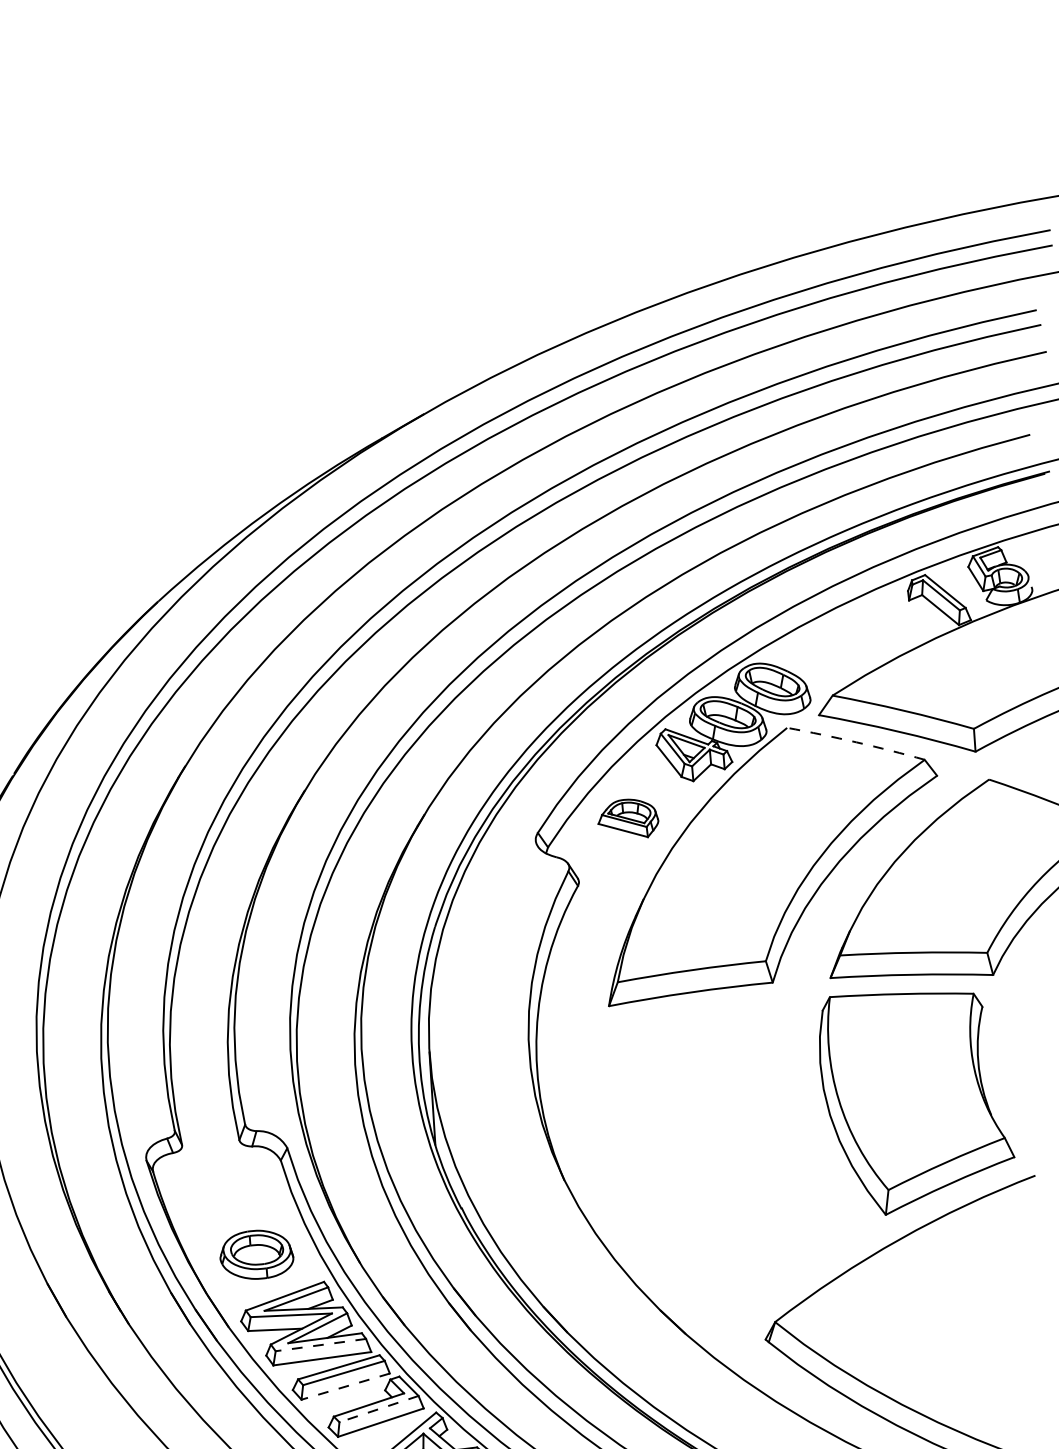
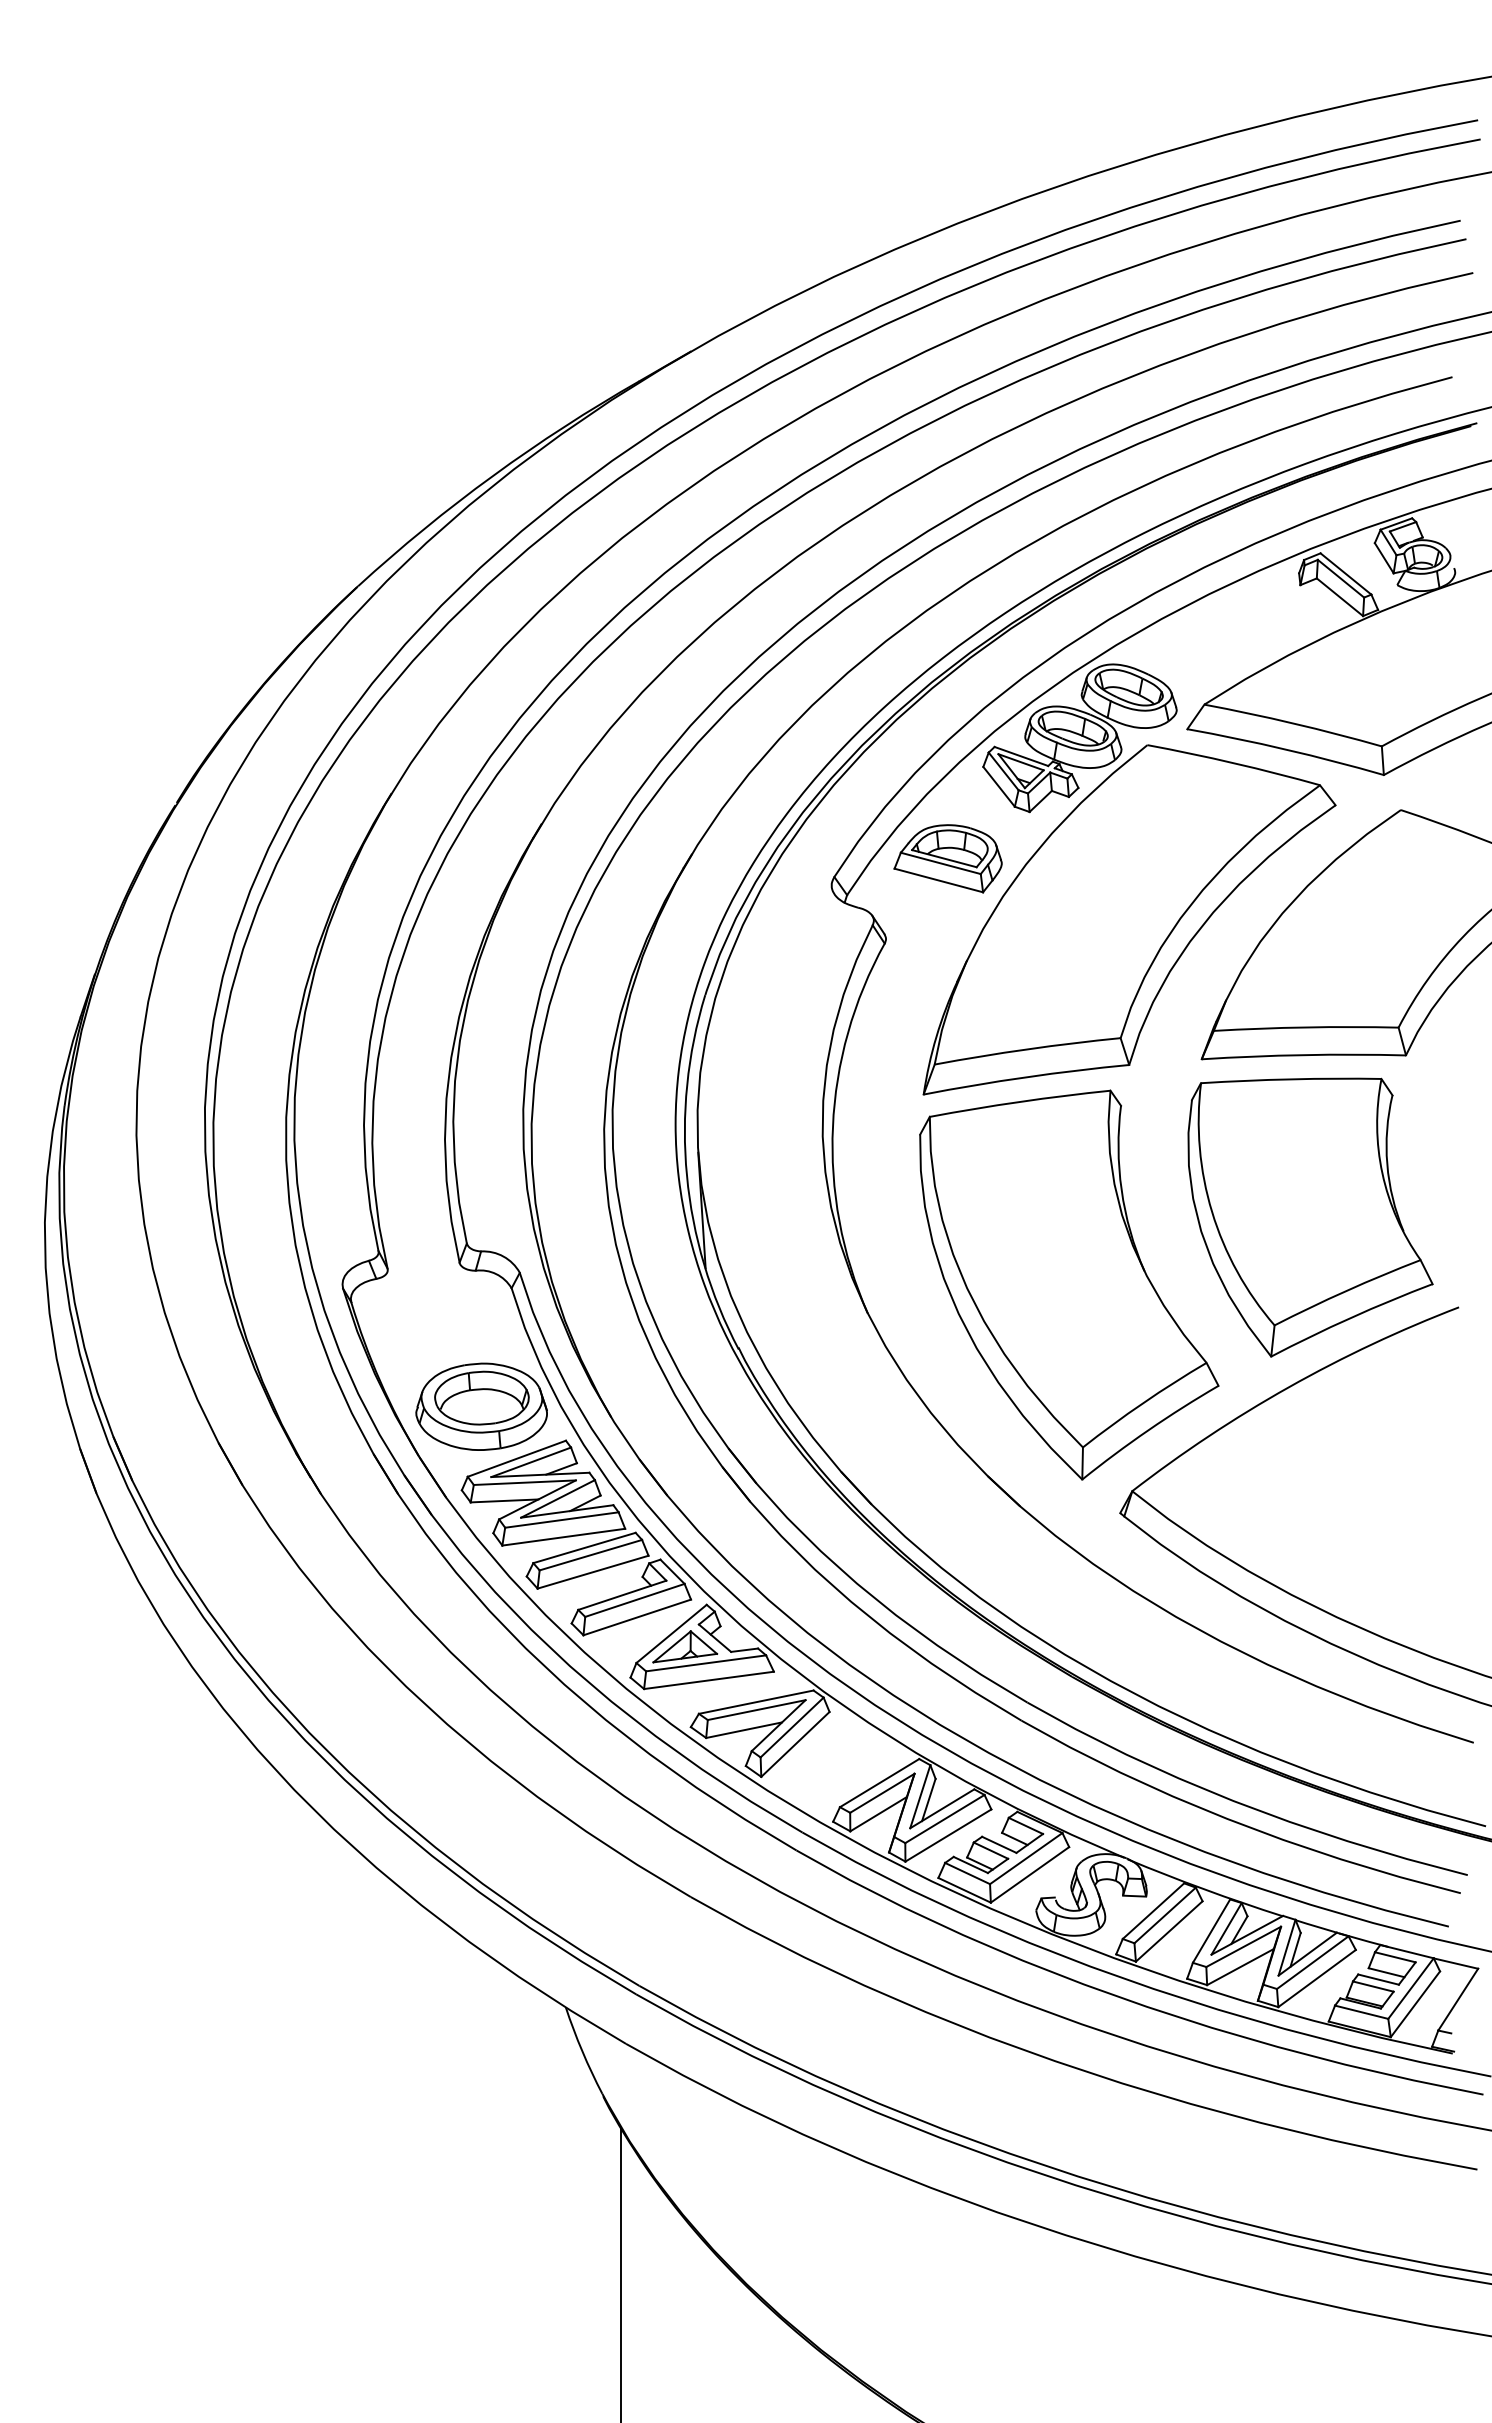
arc: (856, 742) -> (1234, 763), dashed -> solid
part: (627, 818) -> (947, 858), size x1.43
part: (725, 1157) -> (1069, 1284), added
part: (256, 1254) -> (481, 1406), size x1.43
line: (320, 1345) -> (561, 1520), dashed -> solid
line: (346, 1386) -> (593, 1572), dashed -> solid
line: (378, 1409) -> (634, 1600), dashed -> solid

